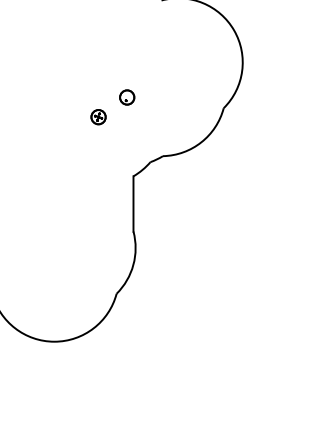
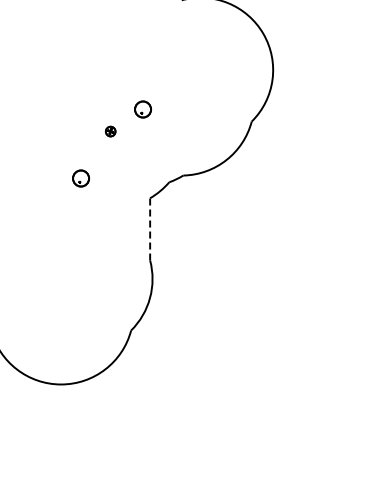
part: (98, 117) -> (110, 131), size x0.6
part: (71, 158) -> (80, 178), added
line: (133, 203) -> (150, 228), solid -> dashed

